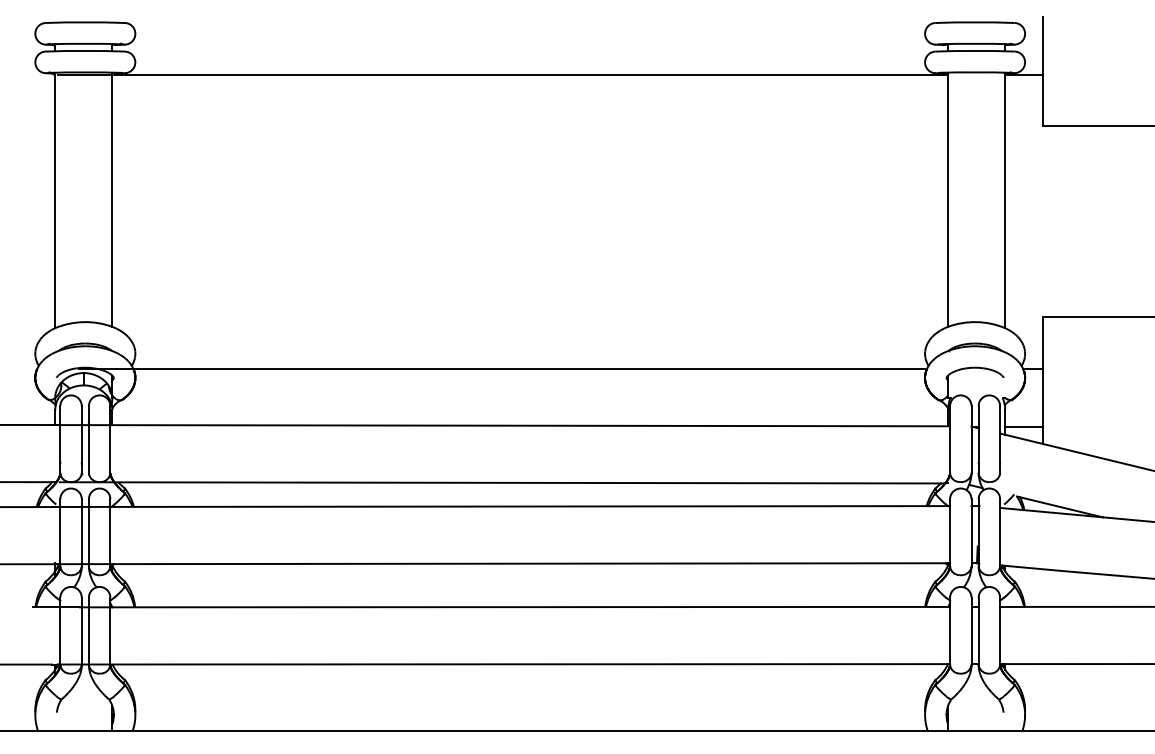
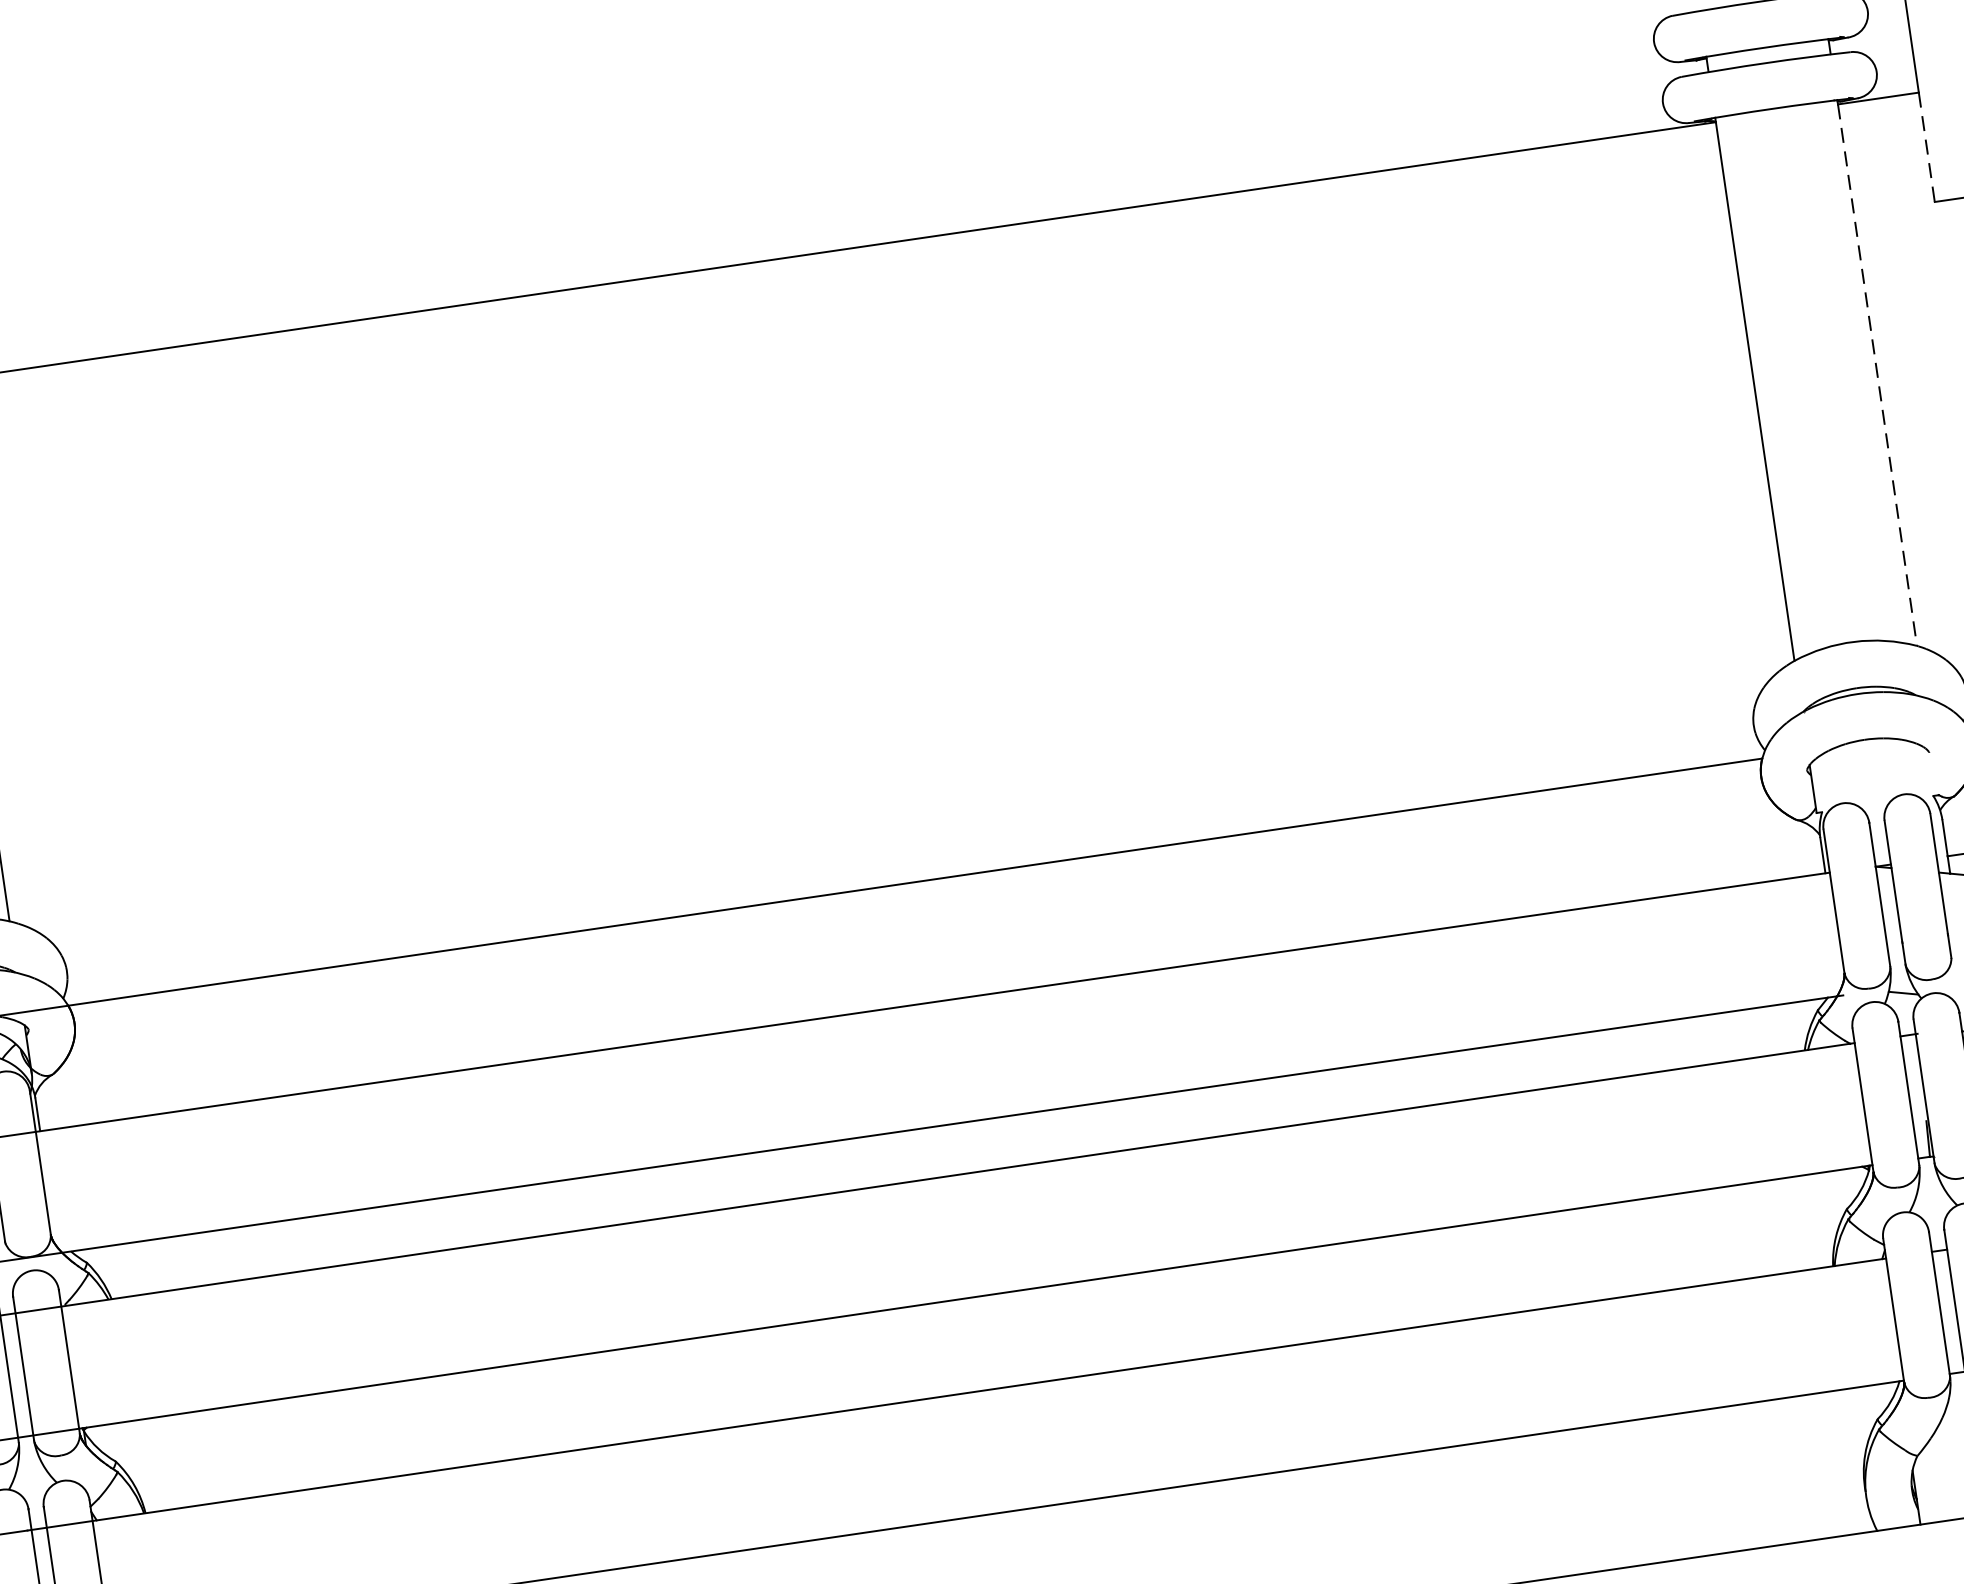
line: (1043, 100) -> (1927, 147), solid -> dashed
line: (1005, 201) -> (1878, 375), solid -> dashed

